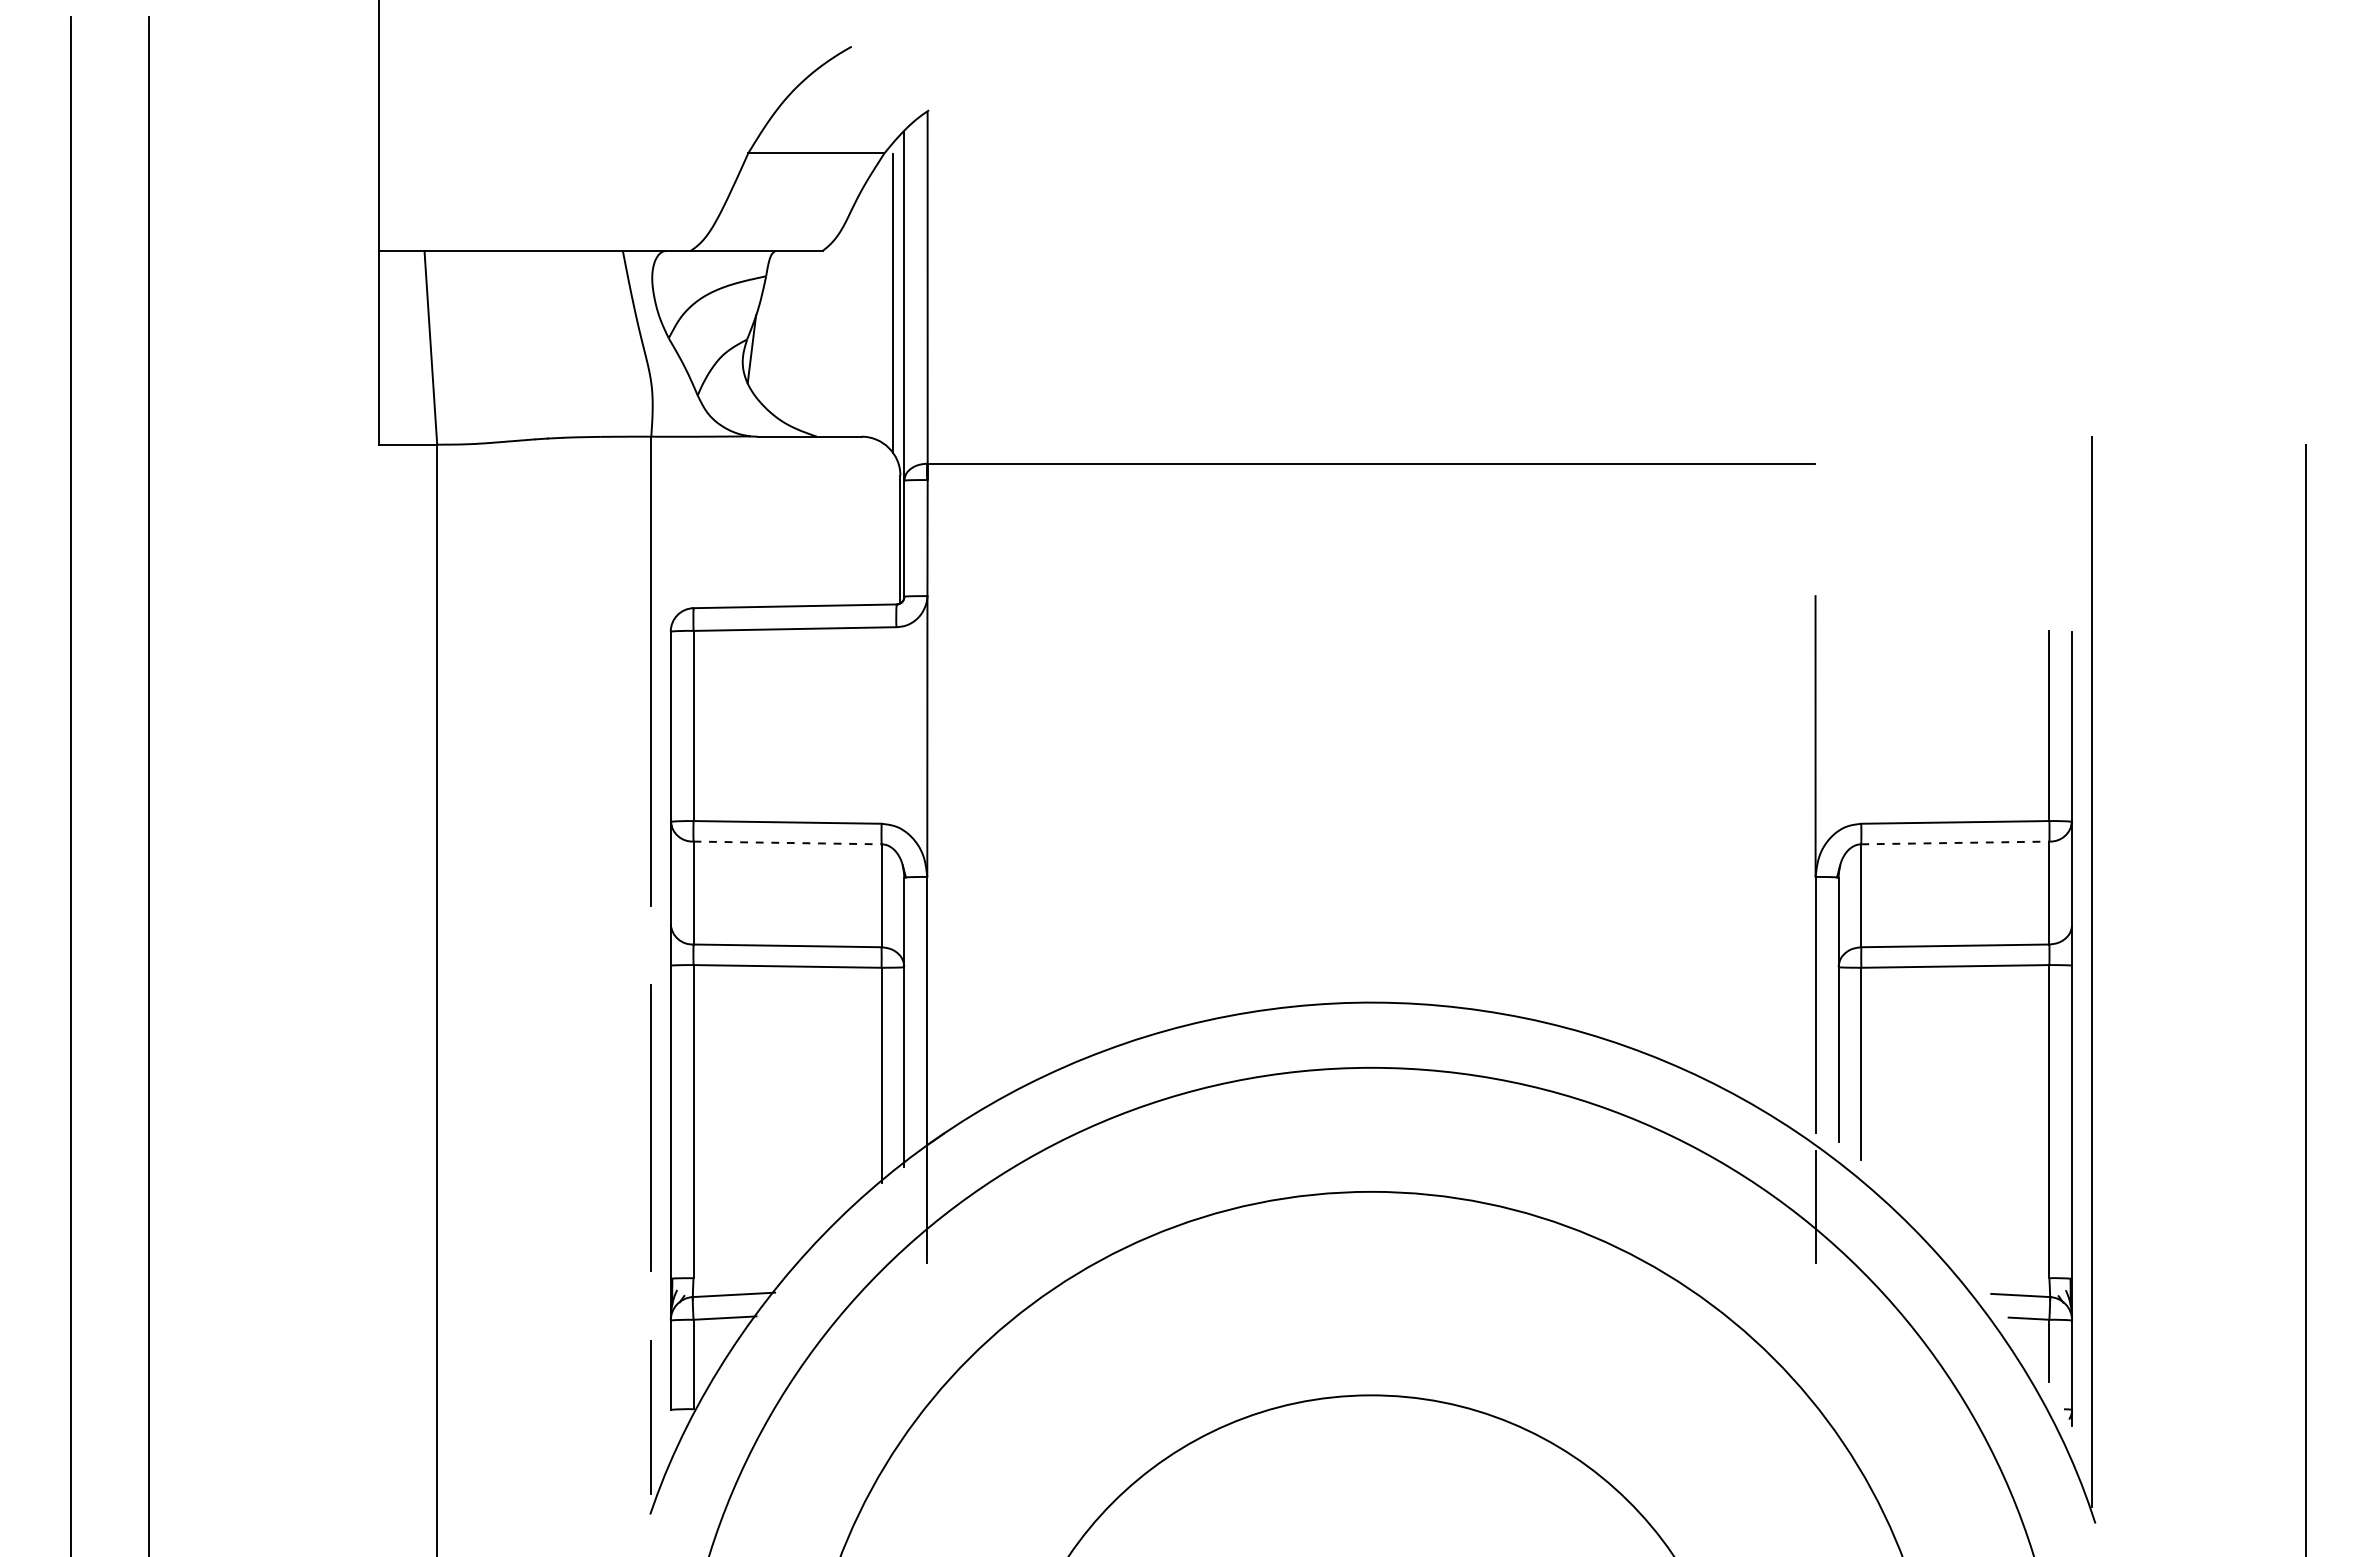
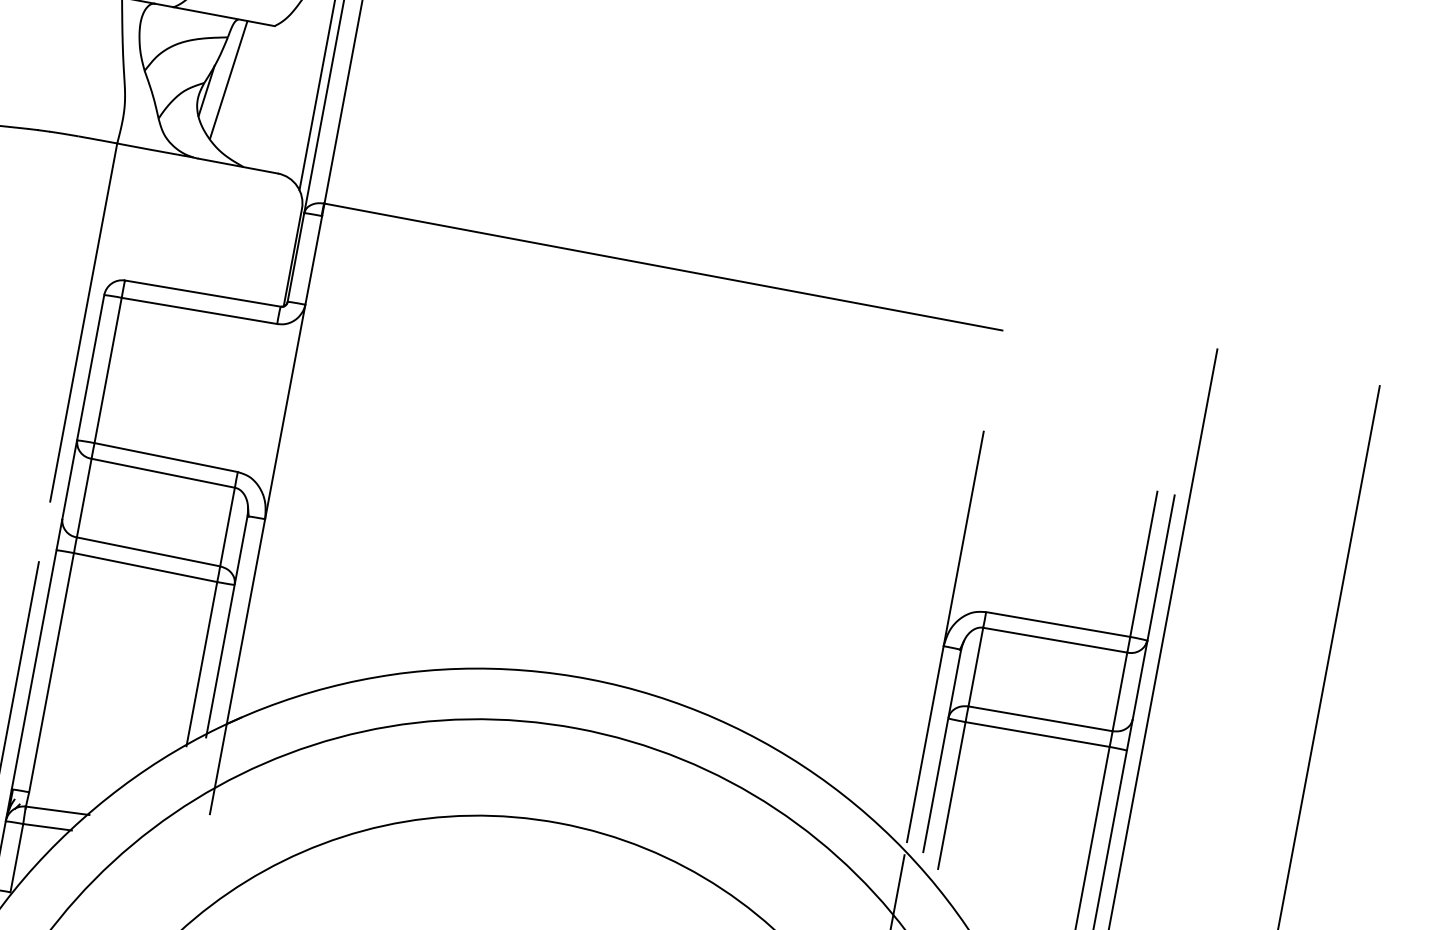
line: (777, 329) -> (228, 79), added
line: (788, 842) -> (164, 473), dashed -> solid
line: (1955, 842) -> (1055, 639), dashed -> solid

